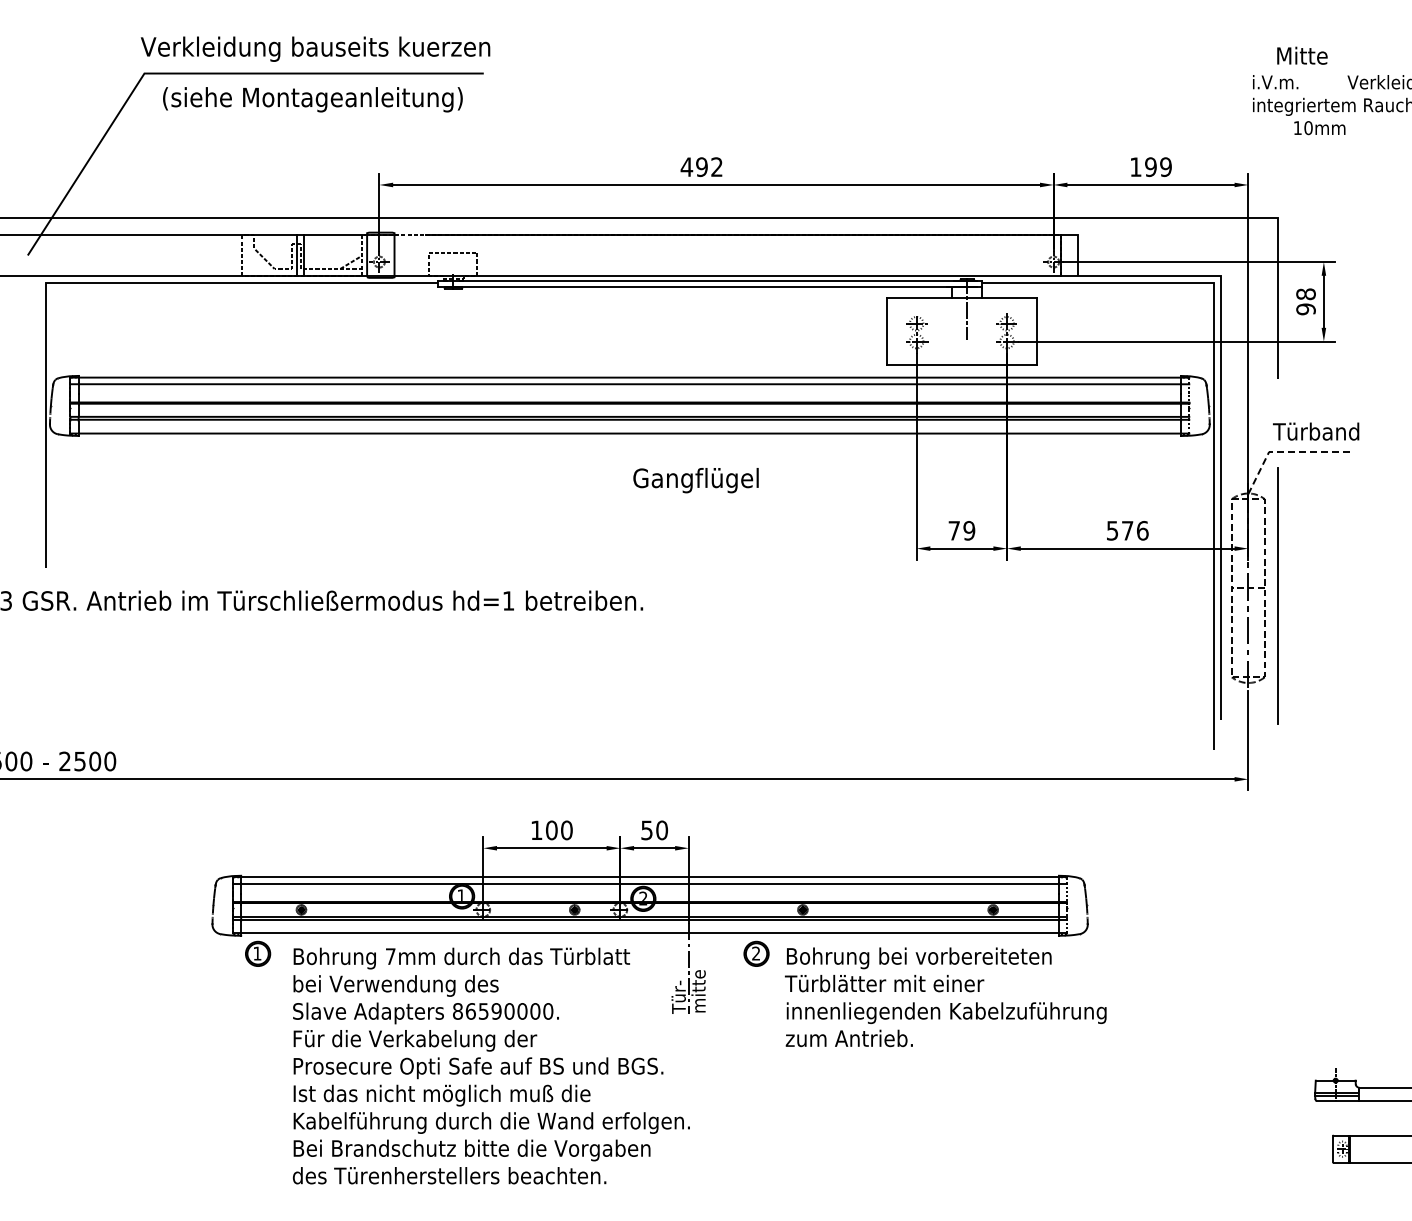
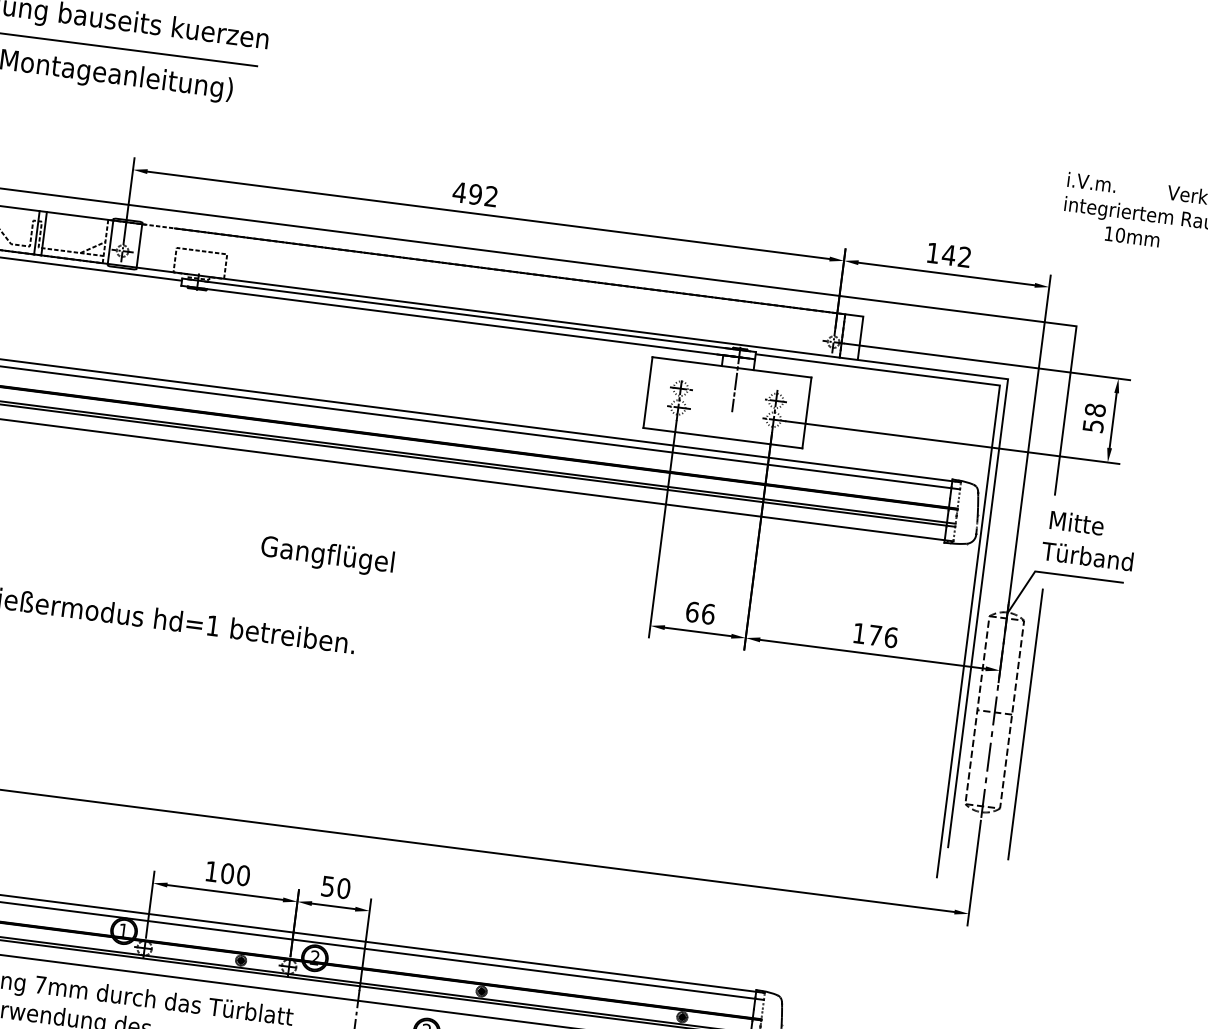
text: (1302, 55) -> (1077, 522), moved
text: (1157, 167) -> (955, 256), 199 -> 142
text: (1305, 309) -> (1092, 426), 98 -> 58
line: (1286, 451) -> (1053, 573), dashed -> solid
text: (695, 480) -> (326, 556), moved
text: (961, 530) -> (700, 612), 79 -> 66
text: (1112, 530) -> (859, 633), 576 -> 176

